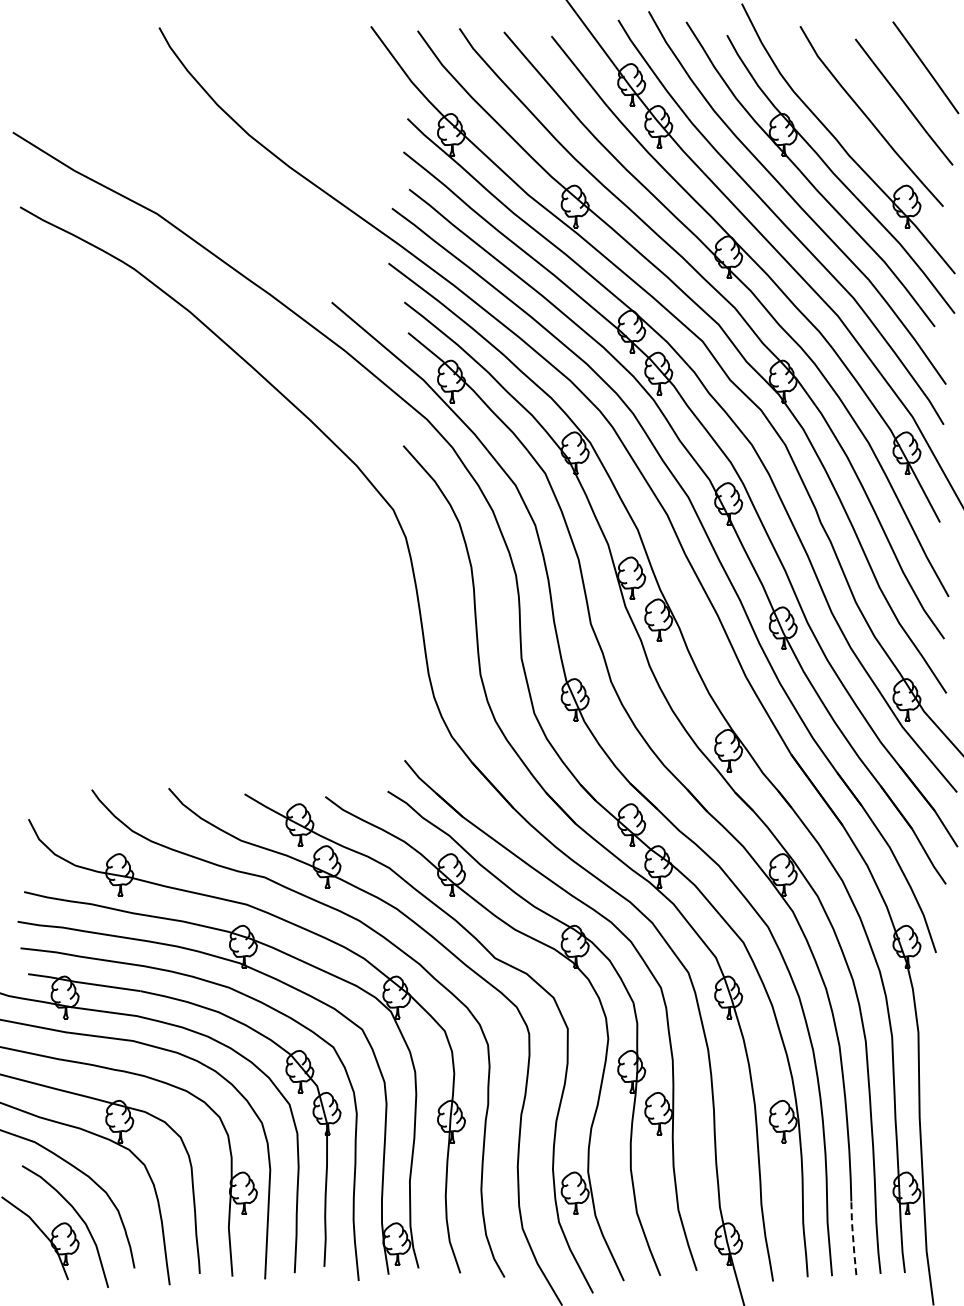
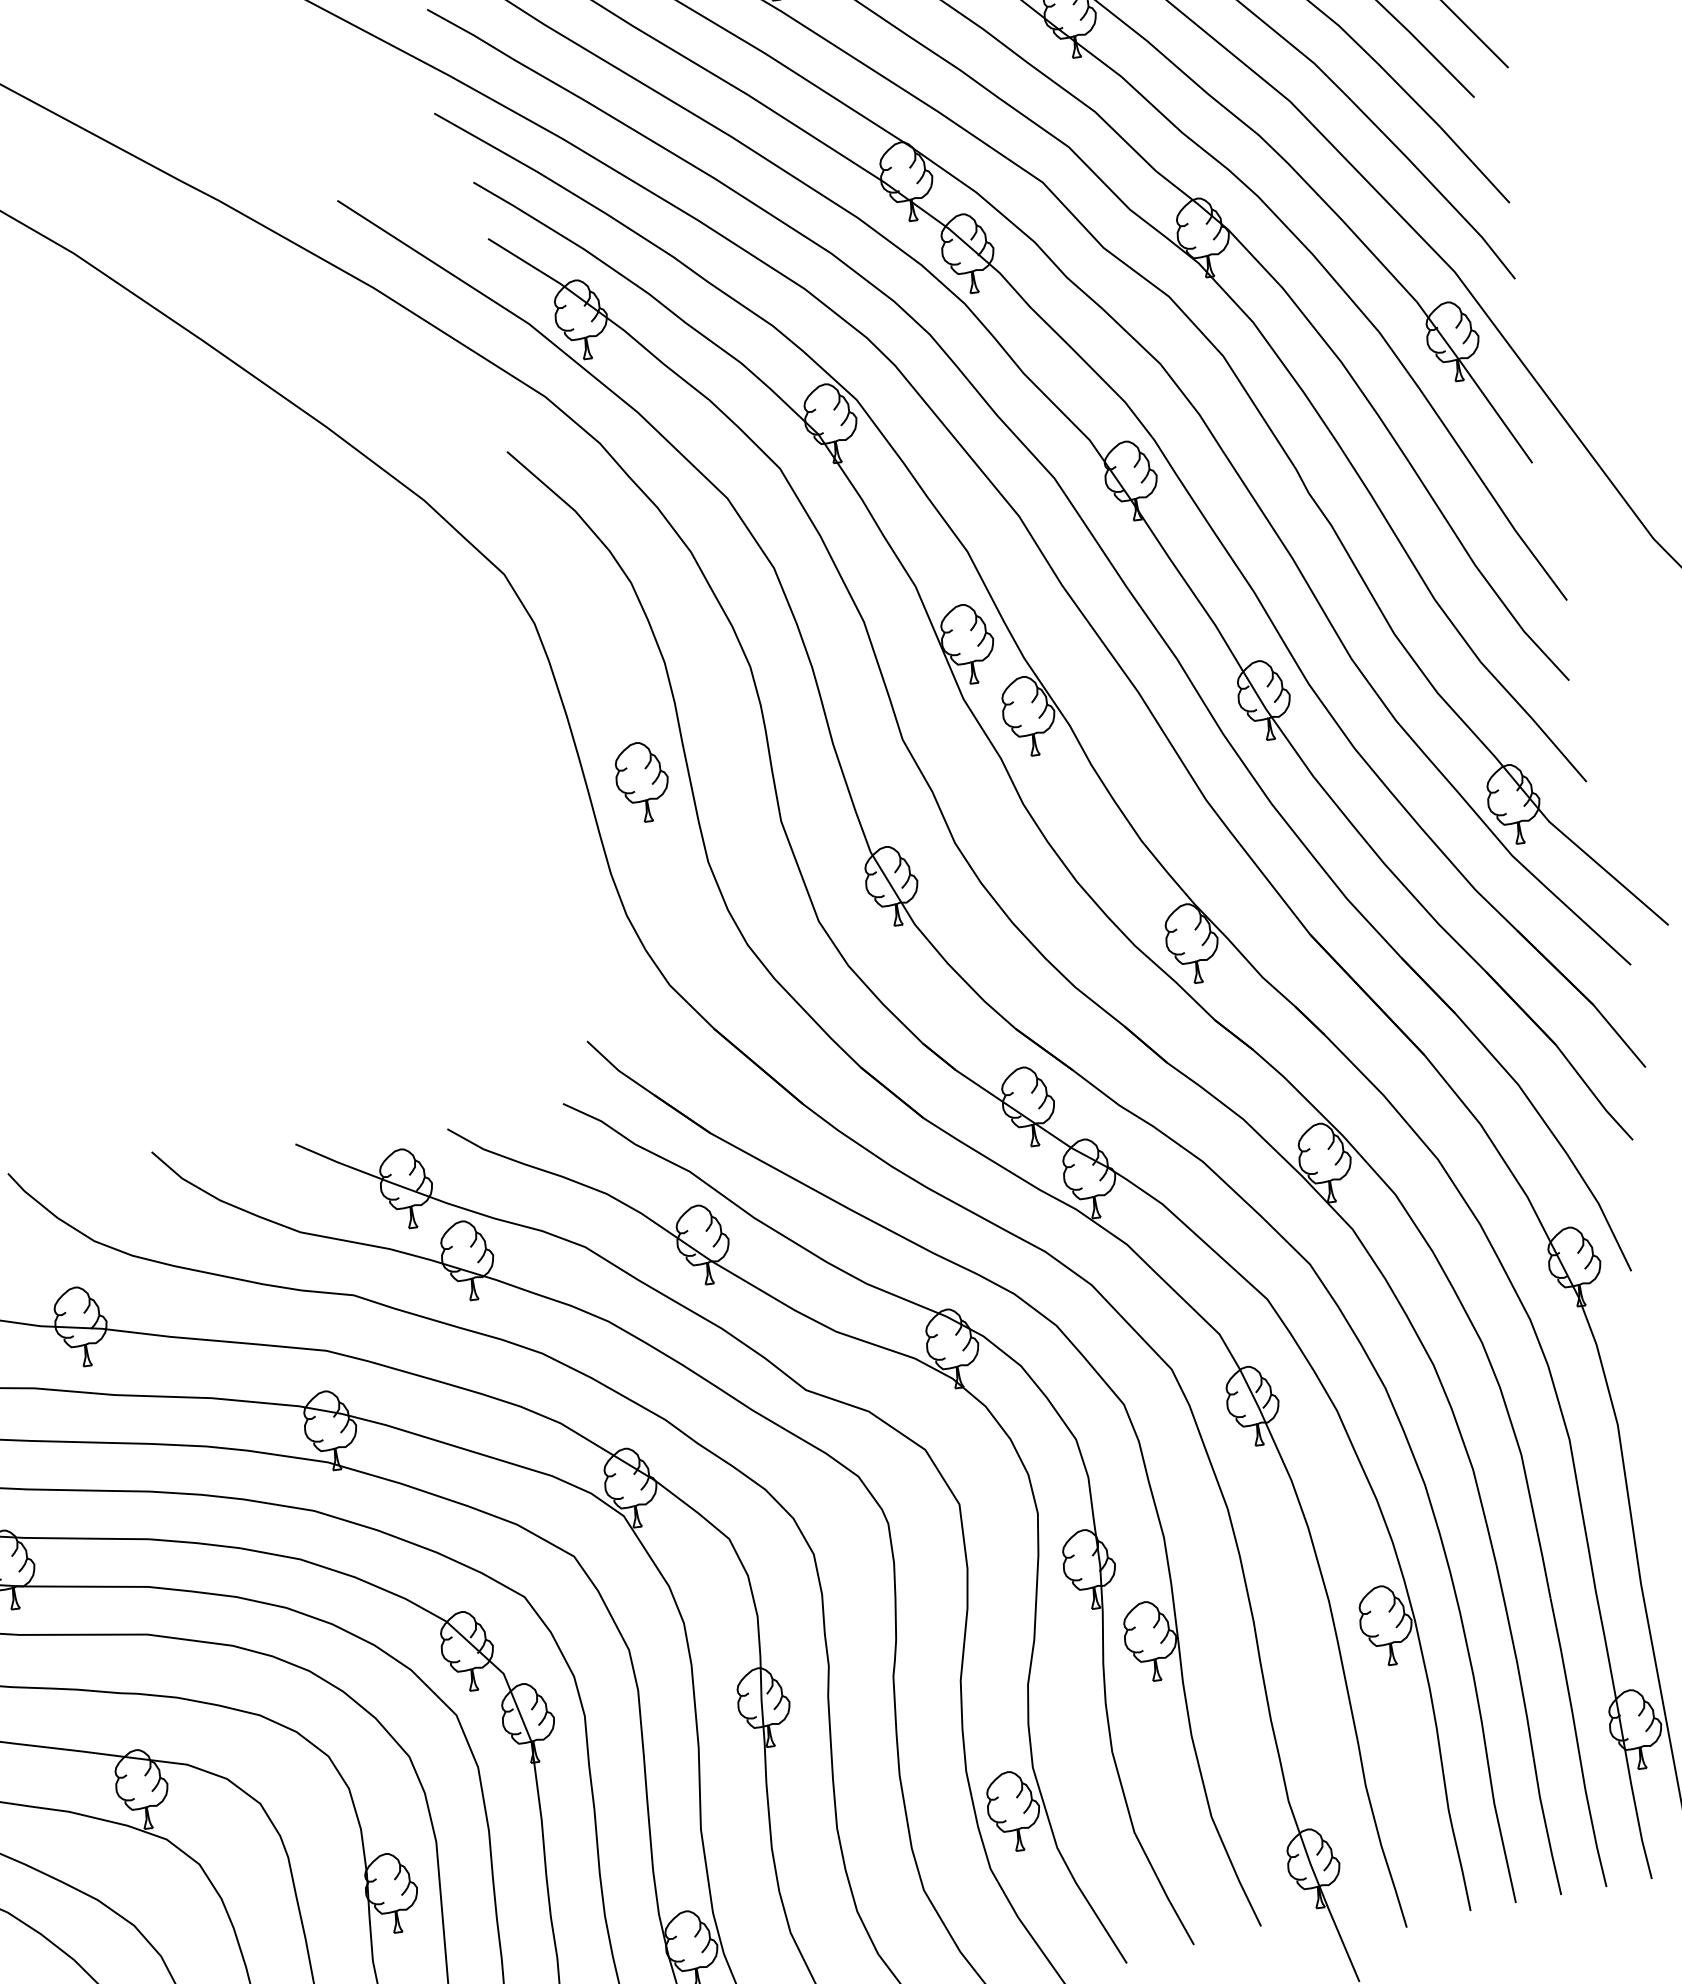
part: (451, 627) -> (642, 780), added
line: (853, 1238) -> (1546, 1827), dashed -> solid

